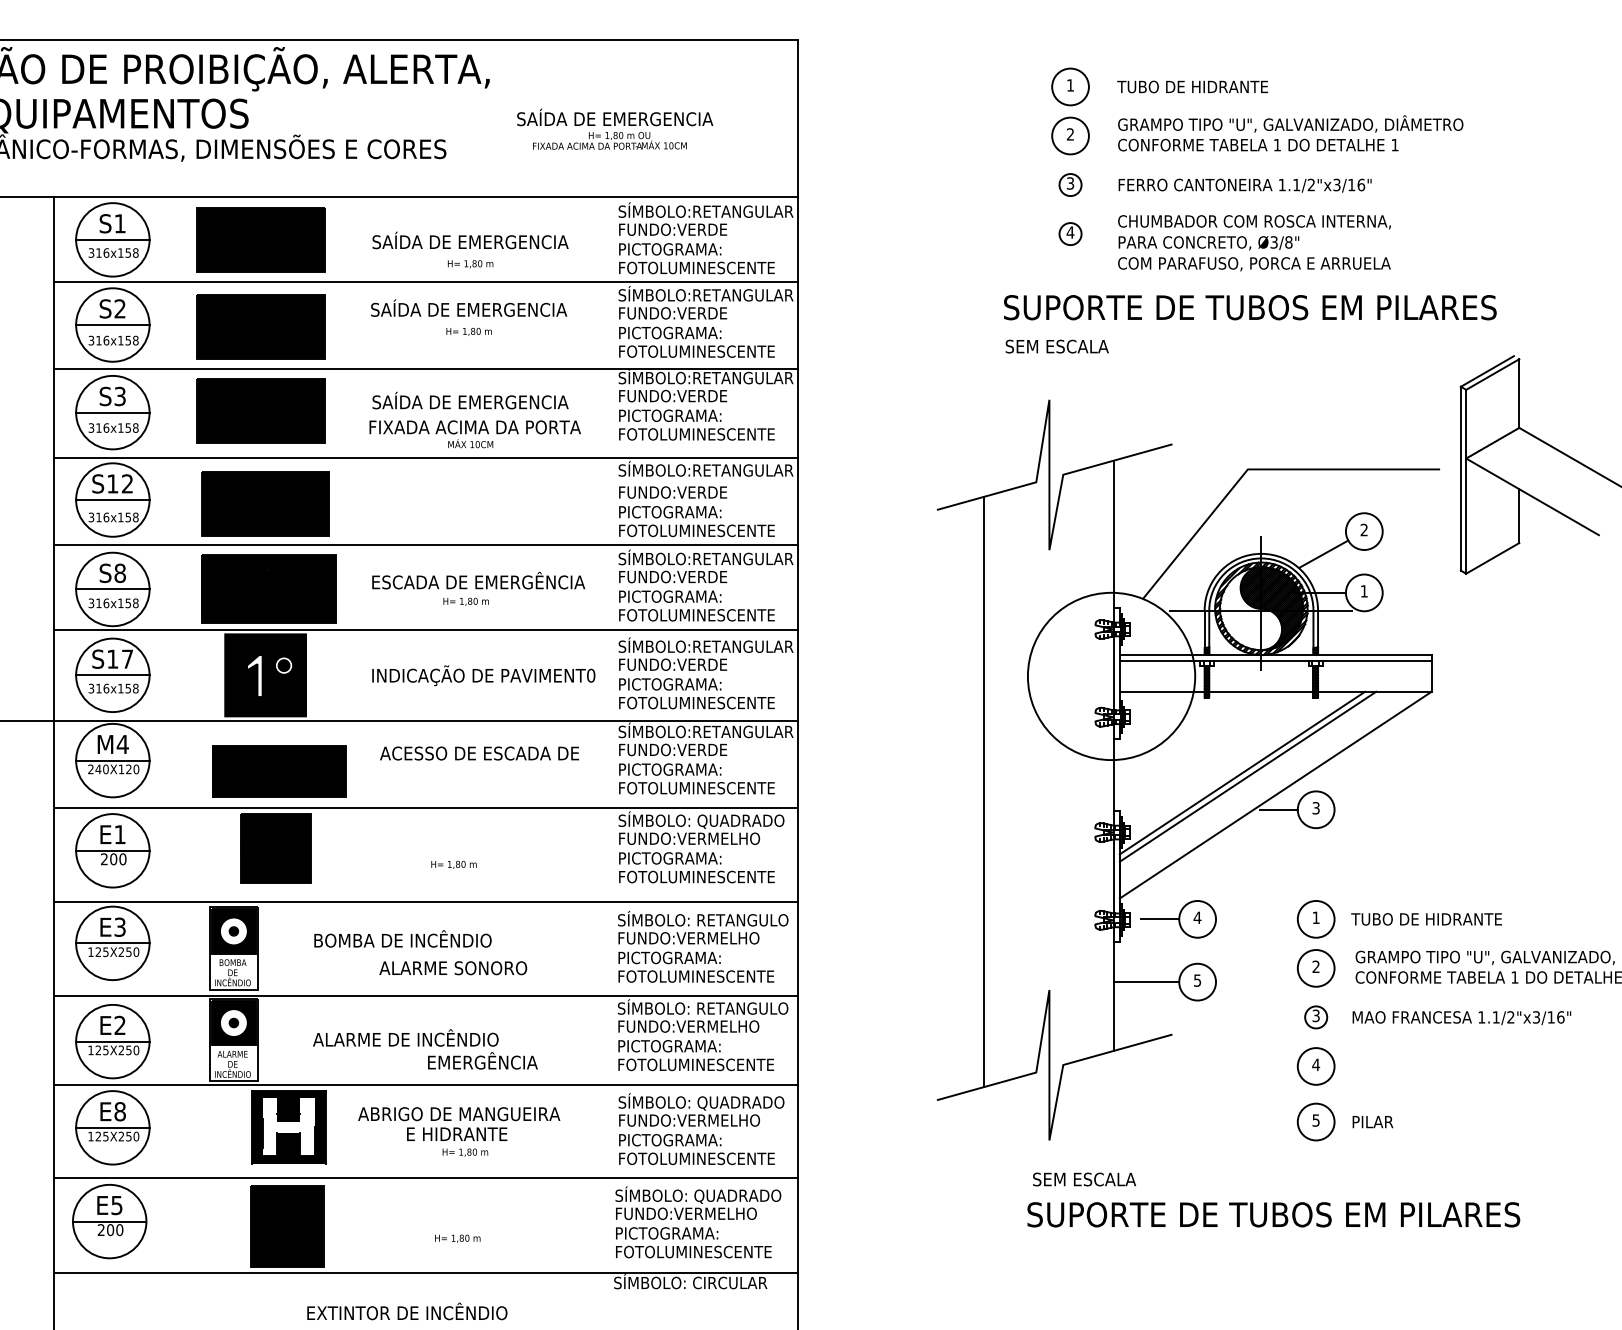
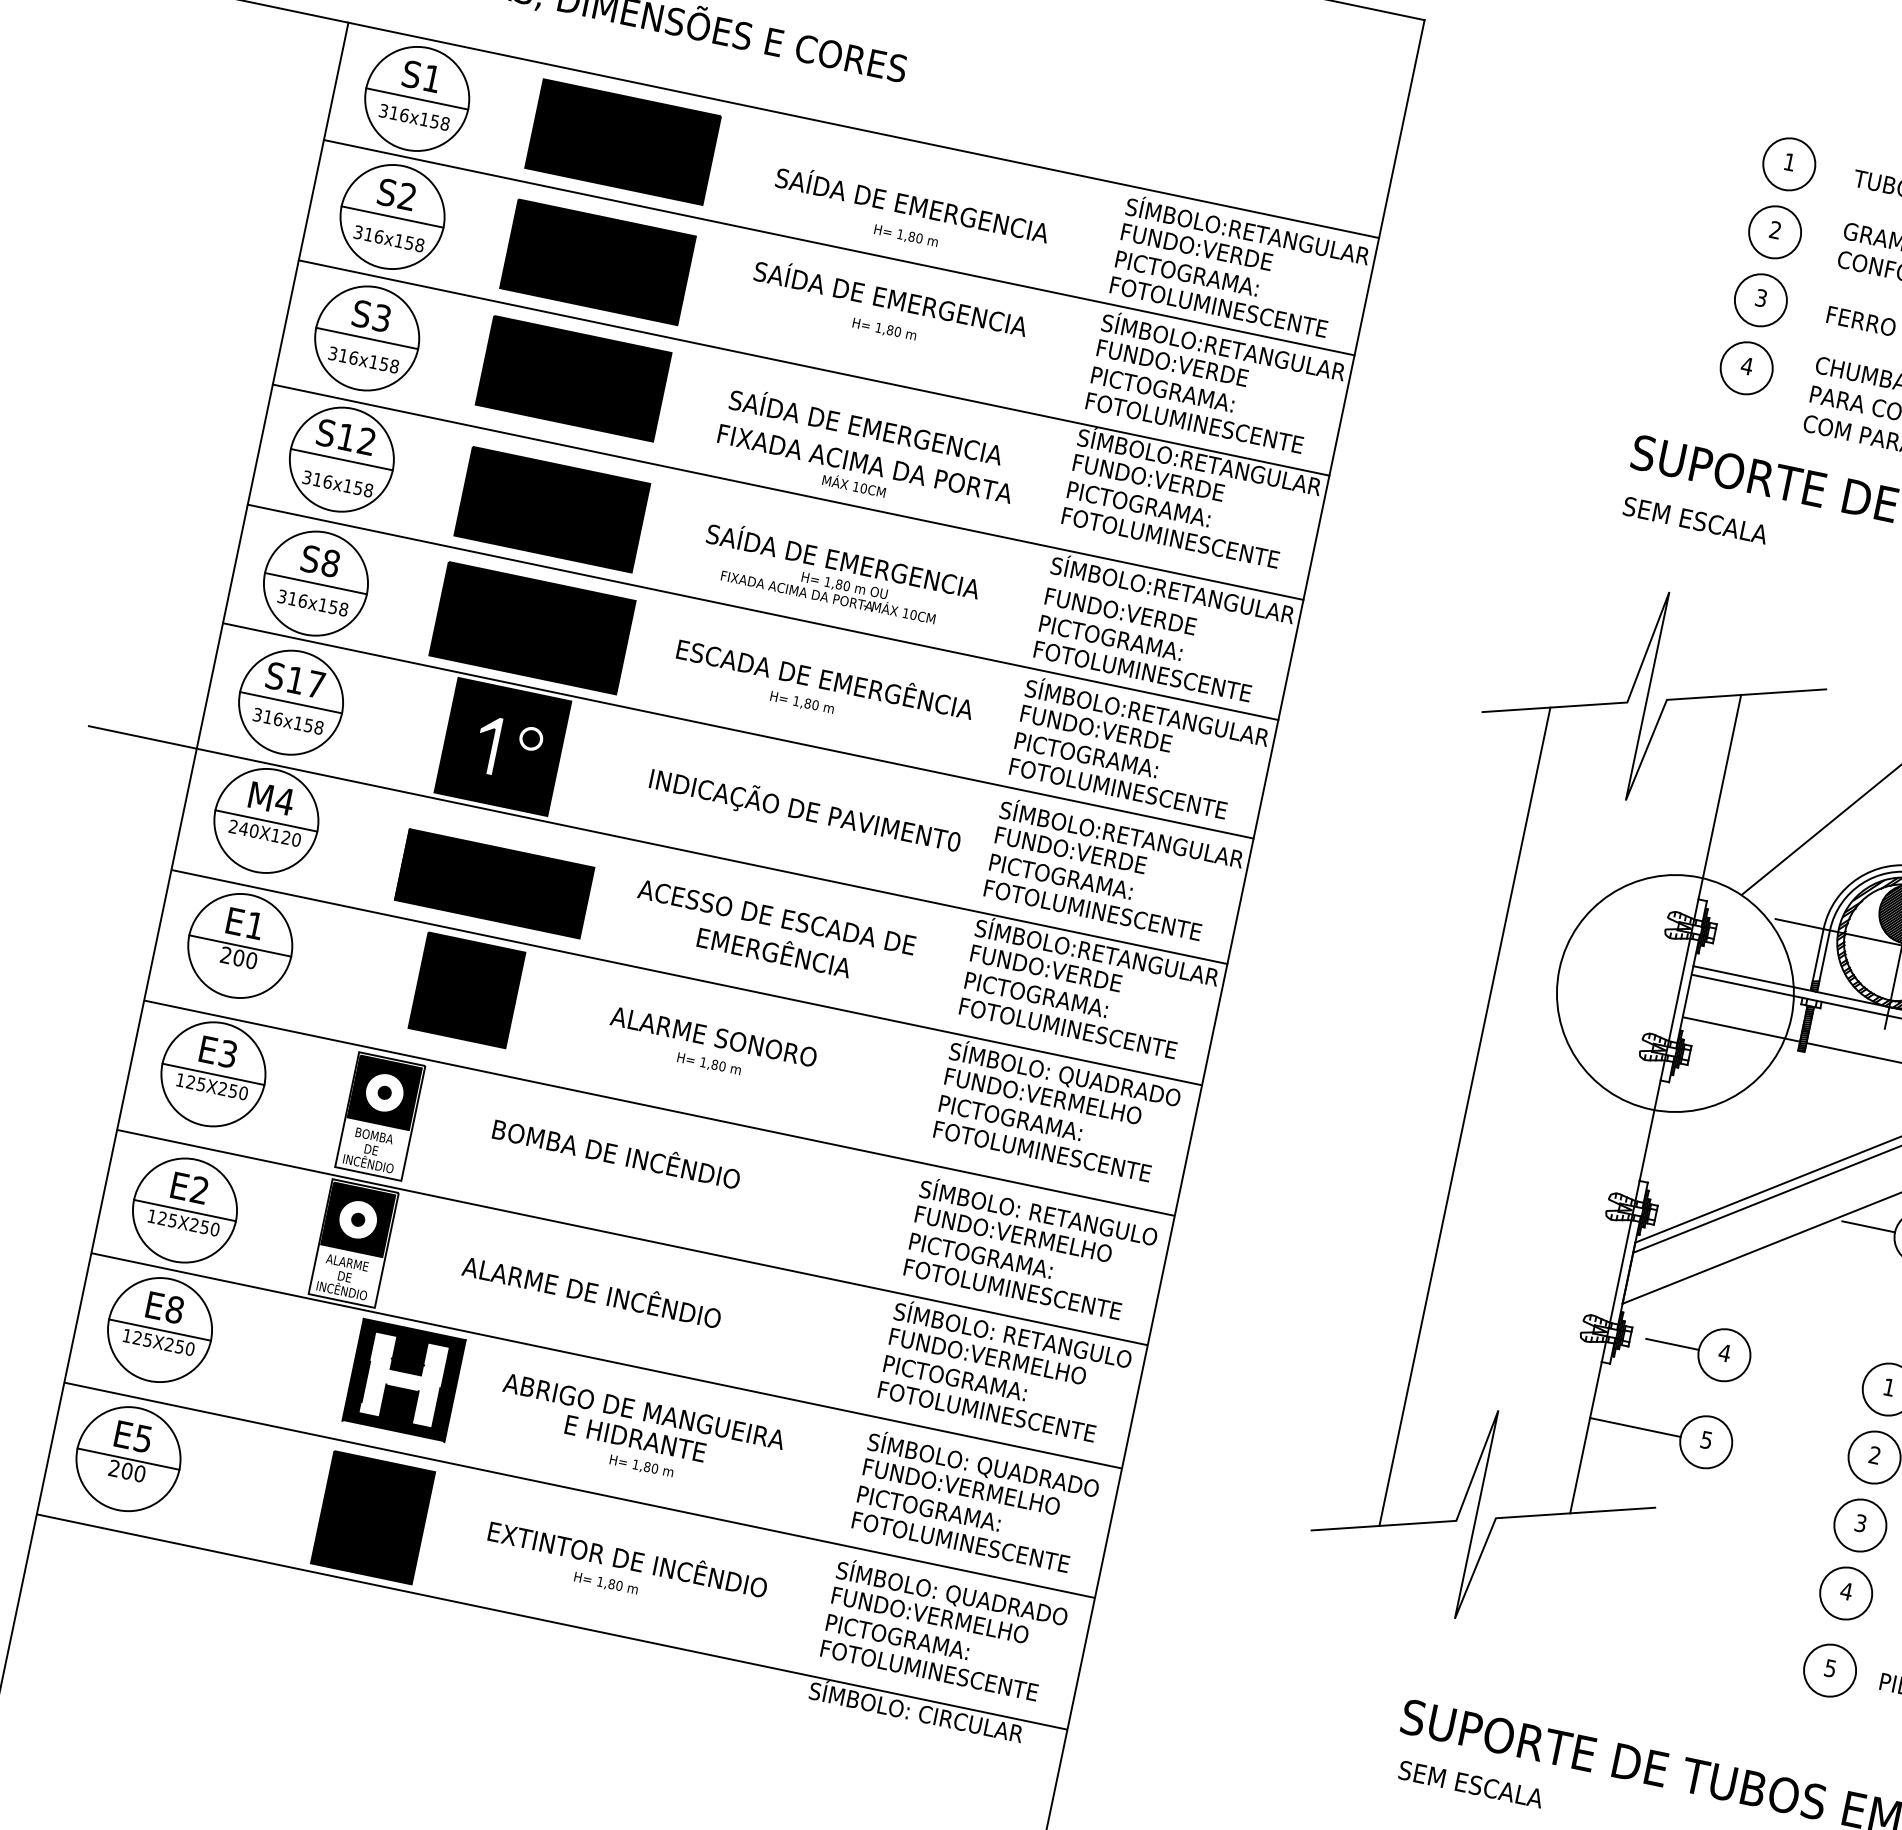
text: (615, 128) -> (841, 574), moved
circle: (1070, 184) -> (1760, 299), size x1.67
circle: (1070, 233) -> (1746, 367), size x1.67
text: (453, 968) -> (714, 1037), moved
circle: (1315, 1017) -> (1859, 1525), size x1.67
text: (482, 1060) -> (774, 950), moved
text: (1084, 1179) -> (1471, 1784), moved
text: (407, 1311) -> (628, 1557), moved

